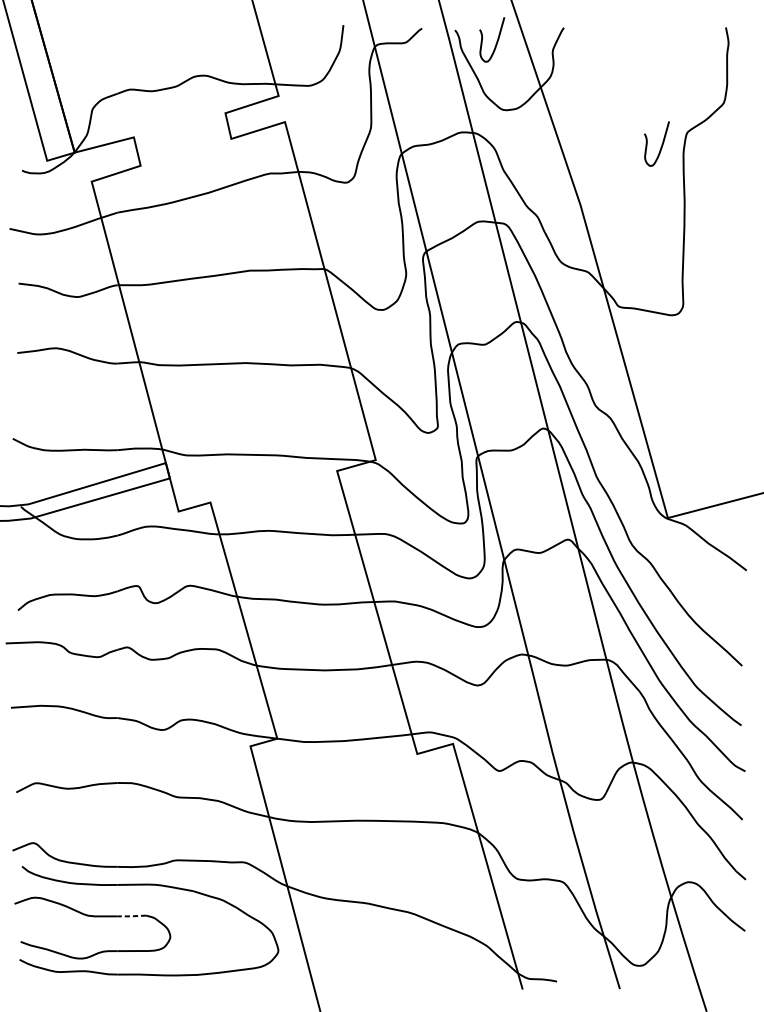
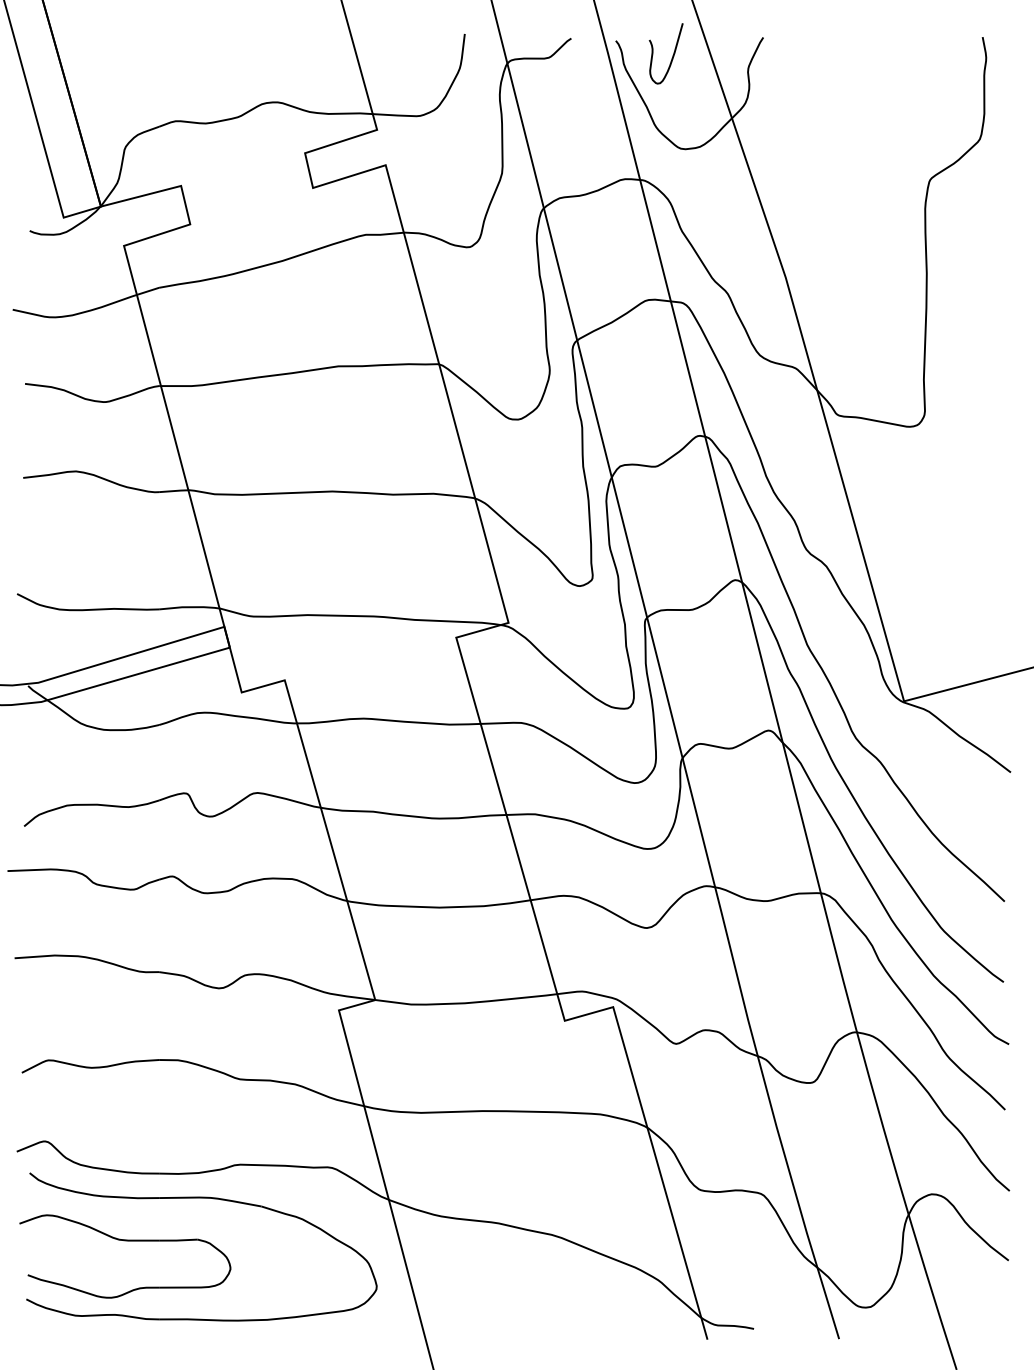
curve: (661, 145) -> (895, 196), removed
line: (131, 916) -> (177, 1240), dashed -> solid

